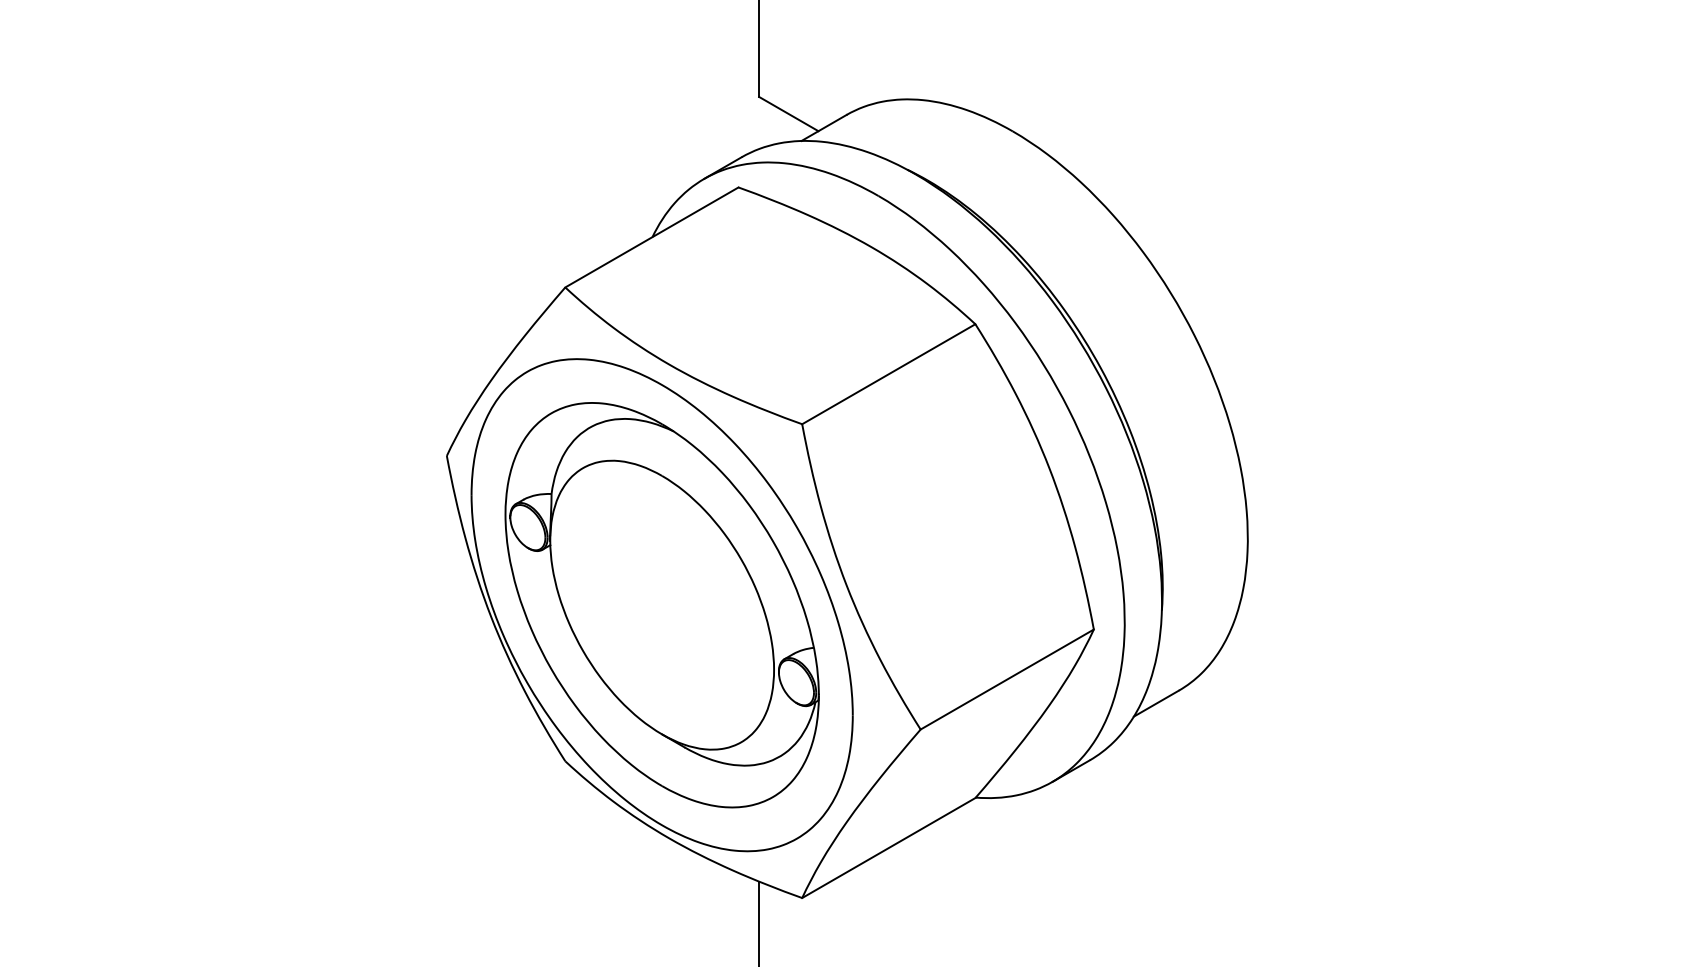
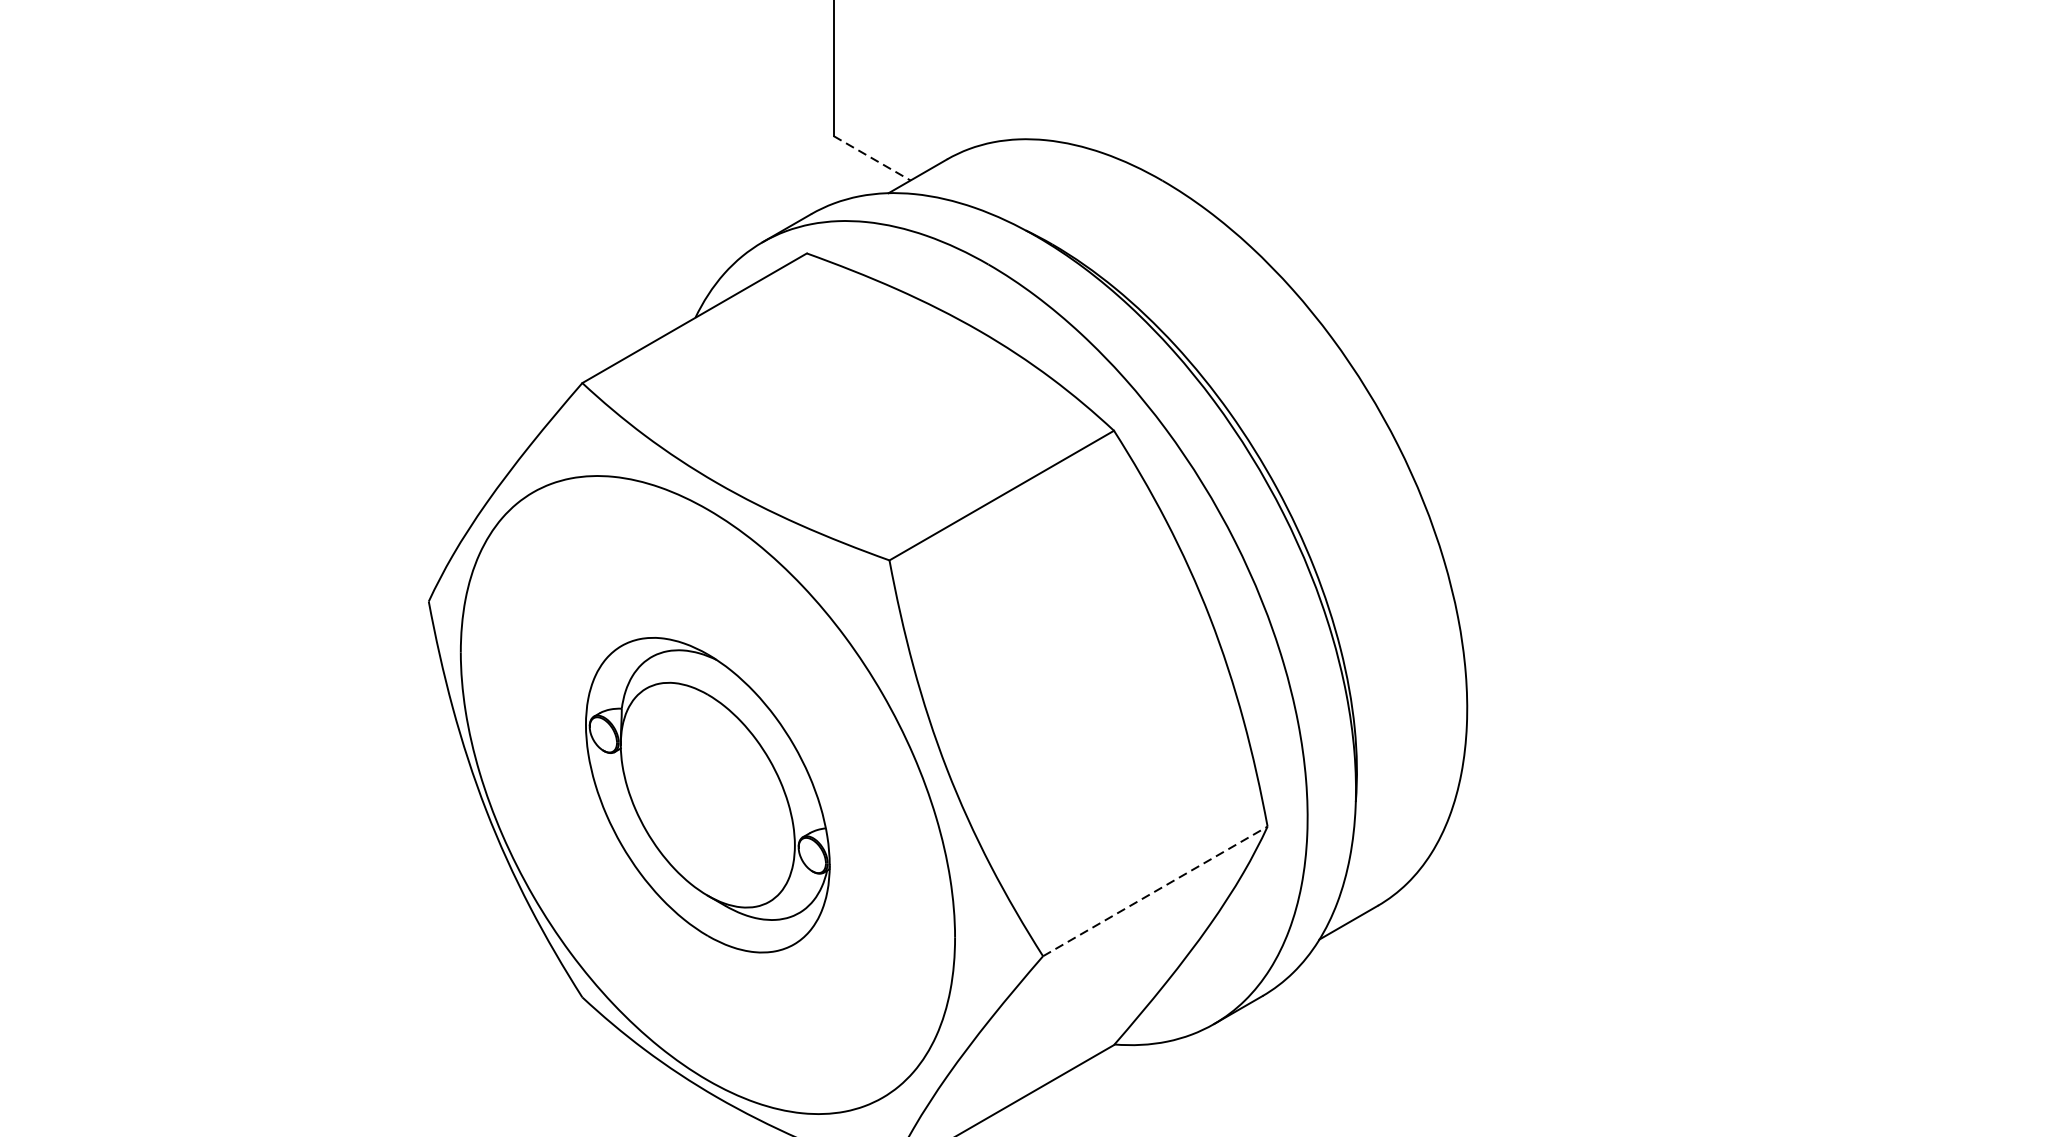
line: (789, 114) -> (873, 158), solid -> dashed
part: (661, 605) -> (707, 795), size x0.6
line: (1007, 679) -> (1155, 891), solid -> dashed

